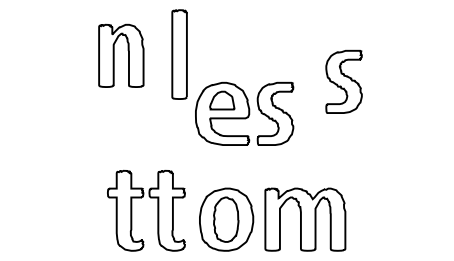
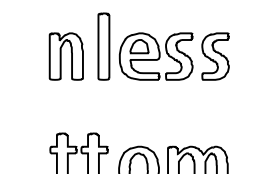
part: (114, 55) -> (61, 56), moved
part: (343, 81) -> (215, 56), moved
part: (244, 113) -> (156, 56), moved

